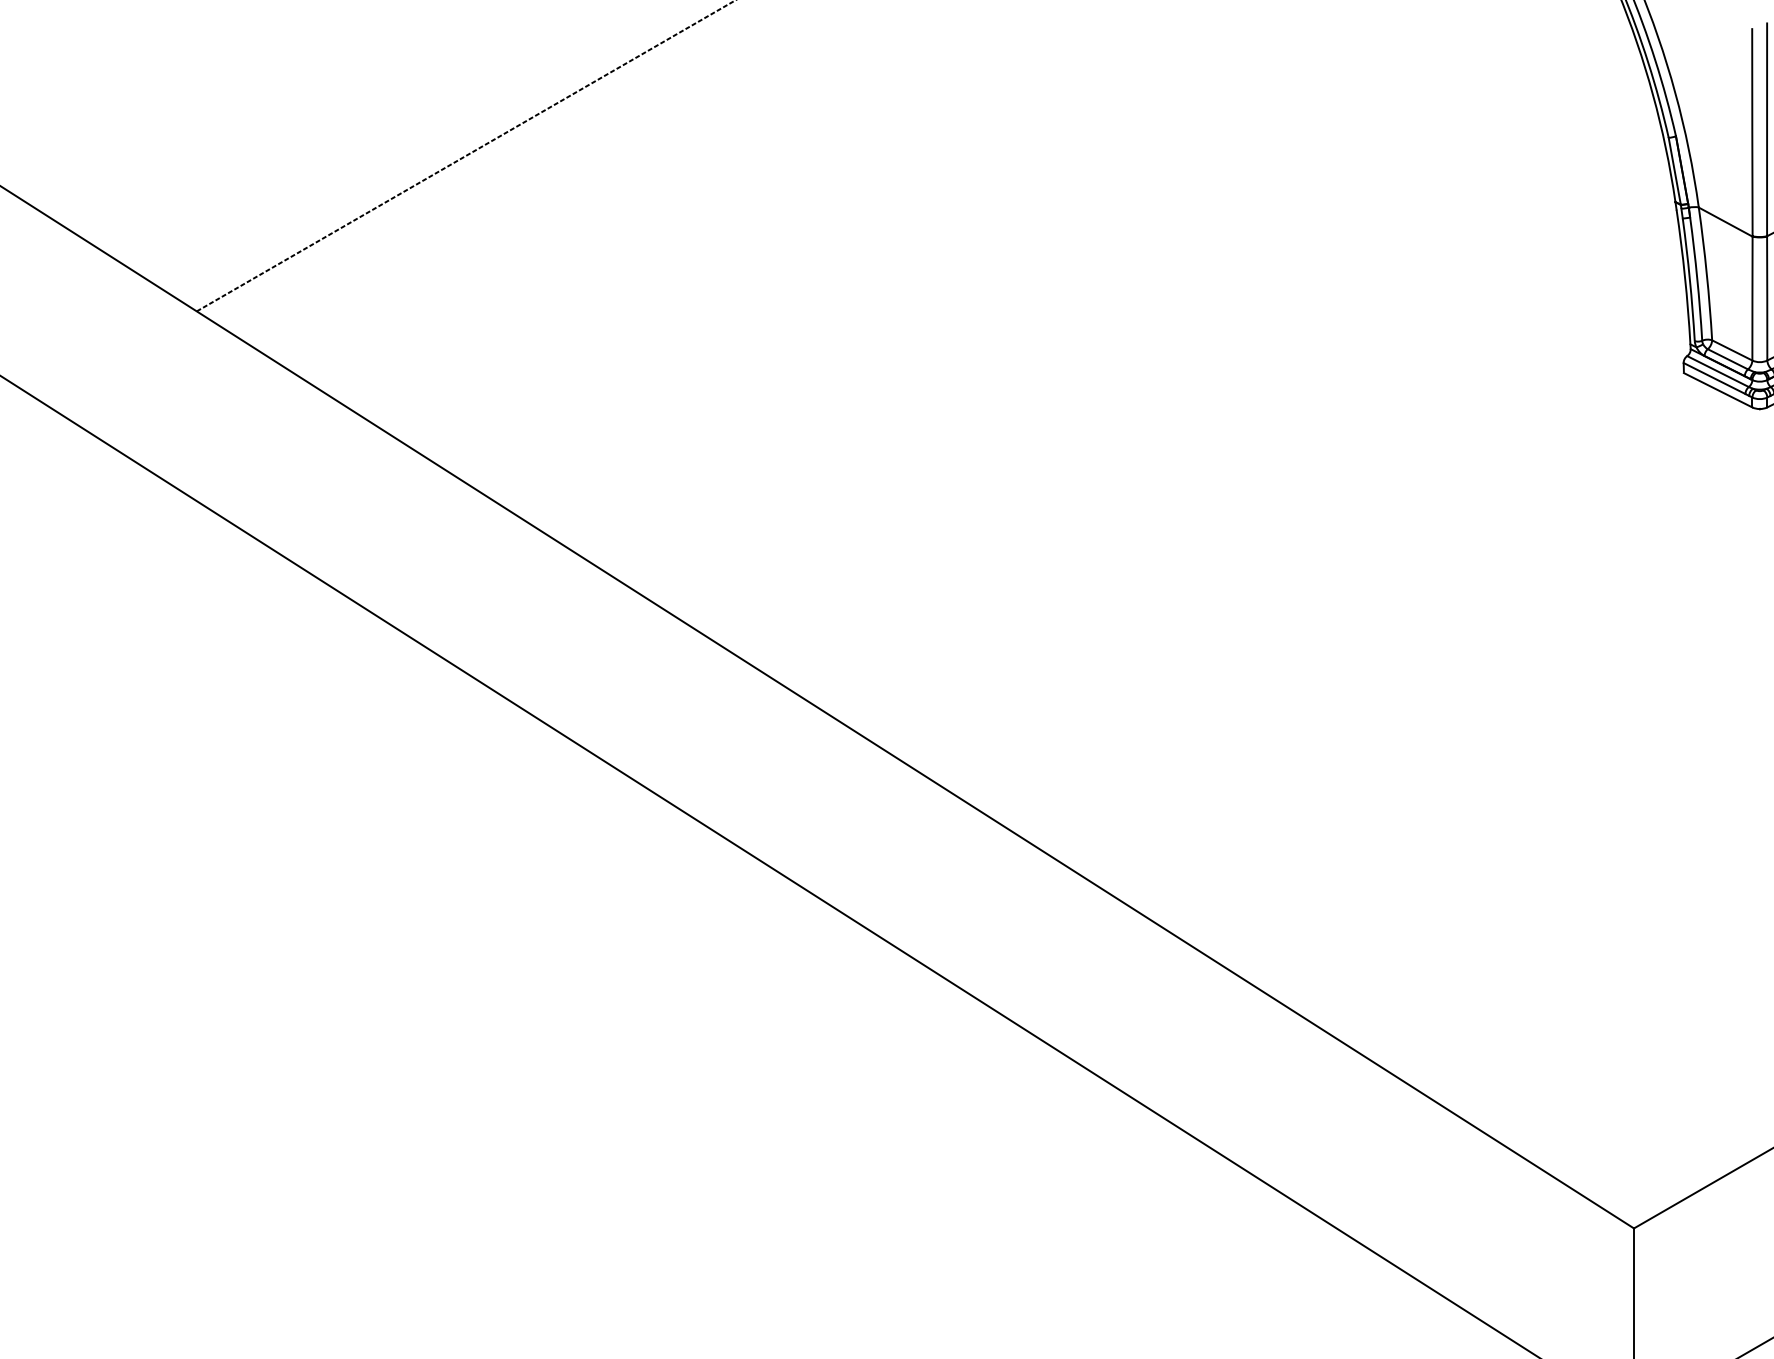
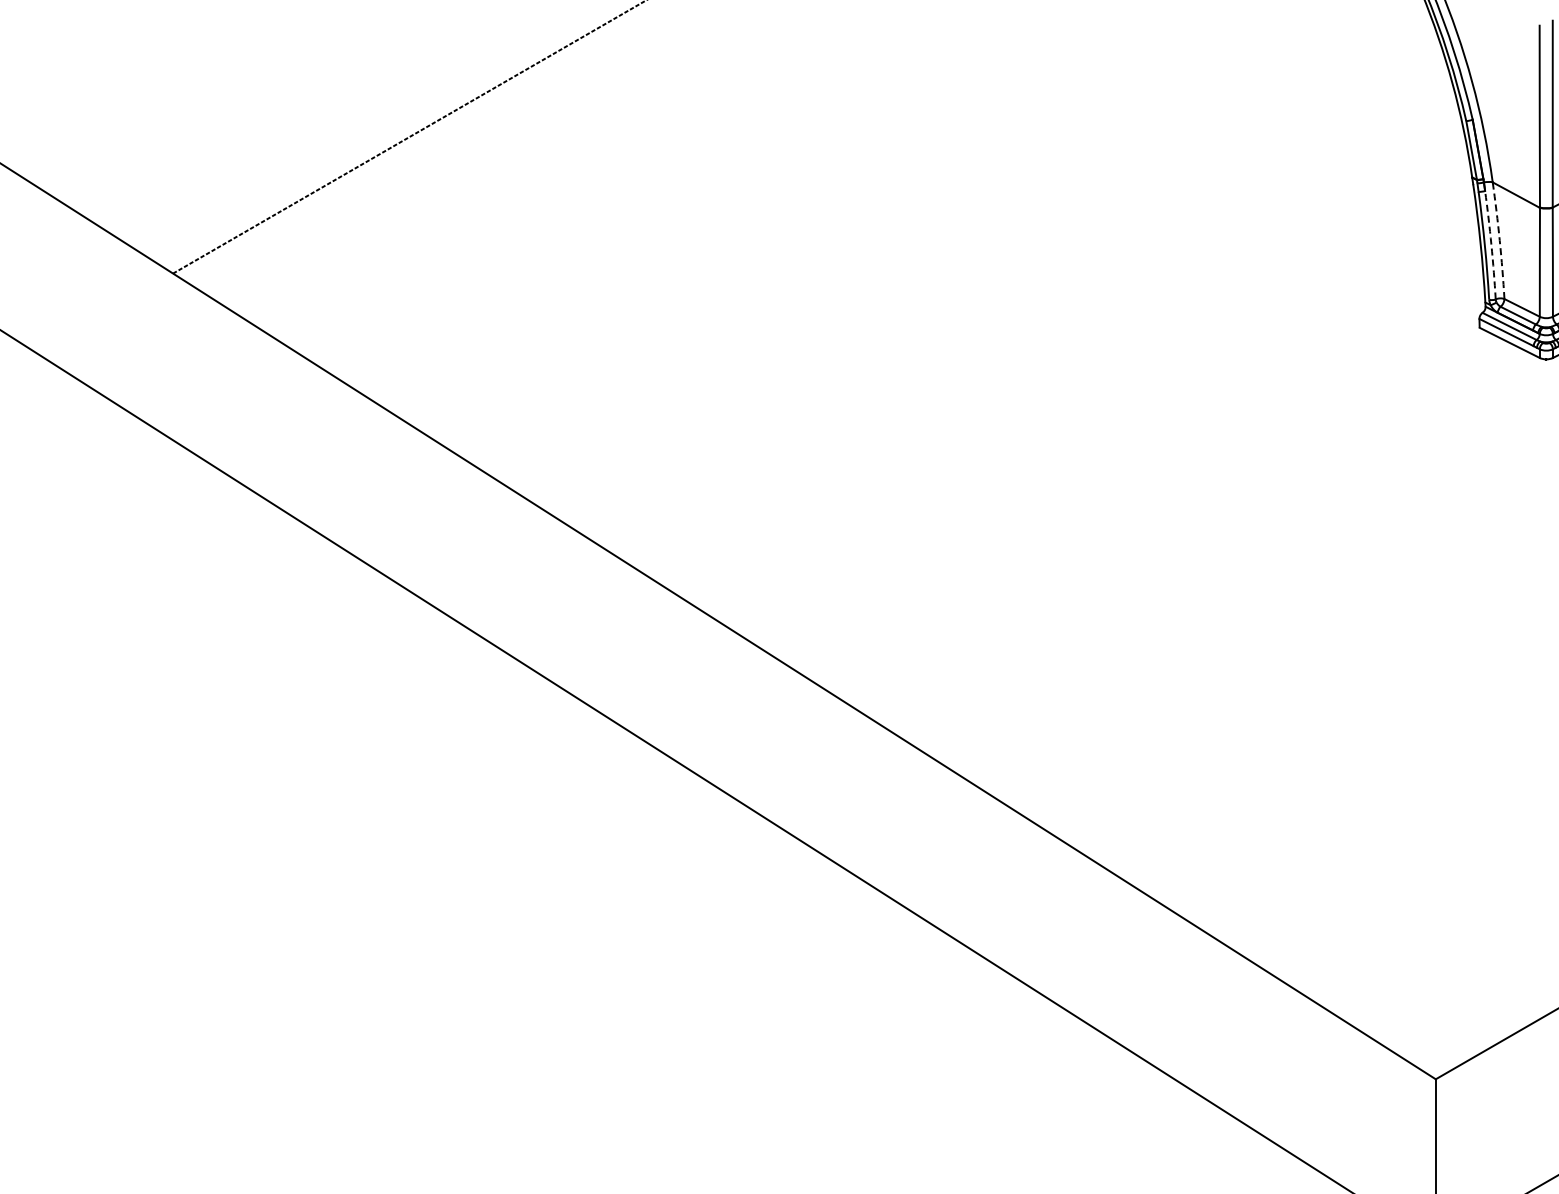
arc: (1706, 273) -> (1499, 240), solid -> dashed
arc: (1697, 279) -> (1491, 245), solid -> dashed

